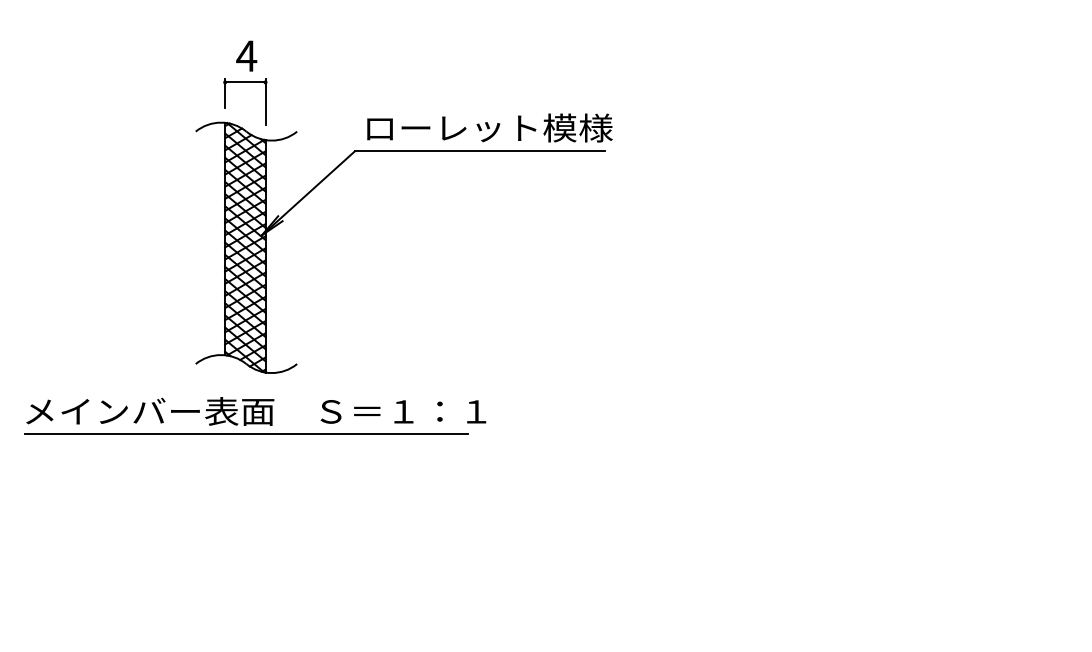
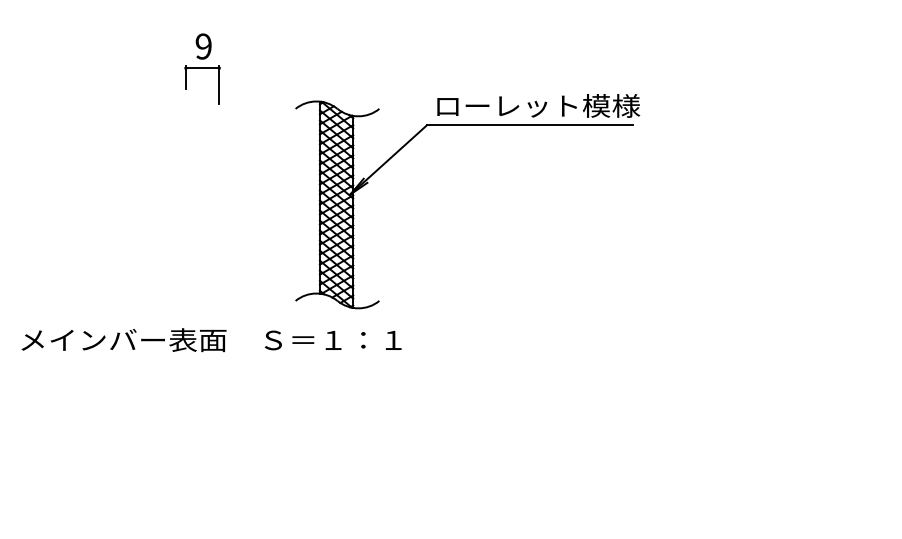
text: (246, 56) -> (203, 46), 4 -> 9
part: (403, 151) -> (467, 125), moved
line: (246, 434) -> (203, 359), removed

